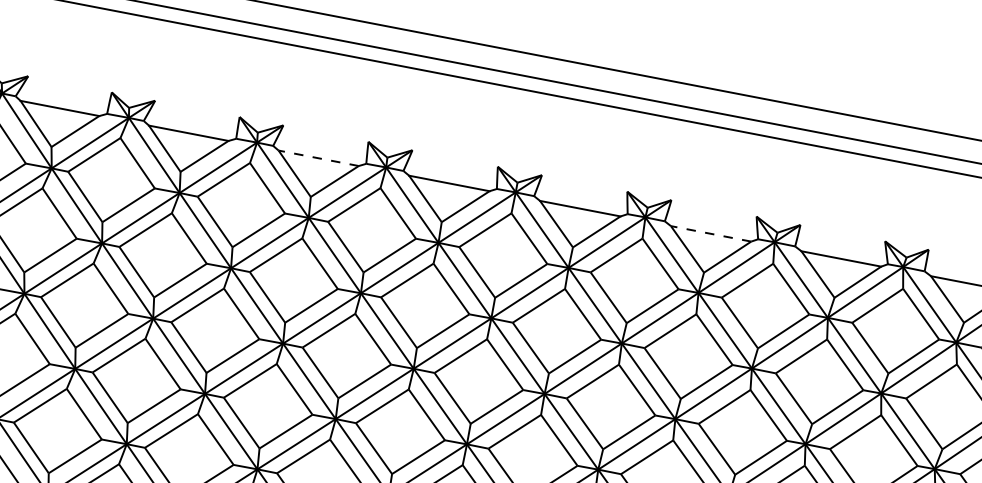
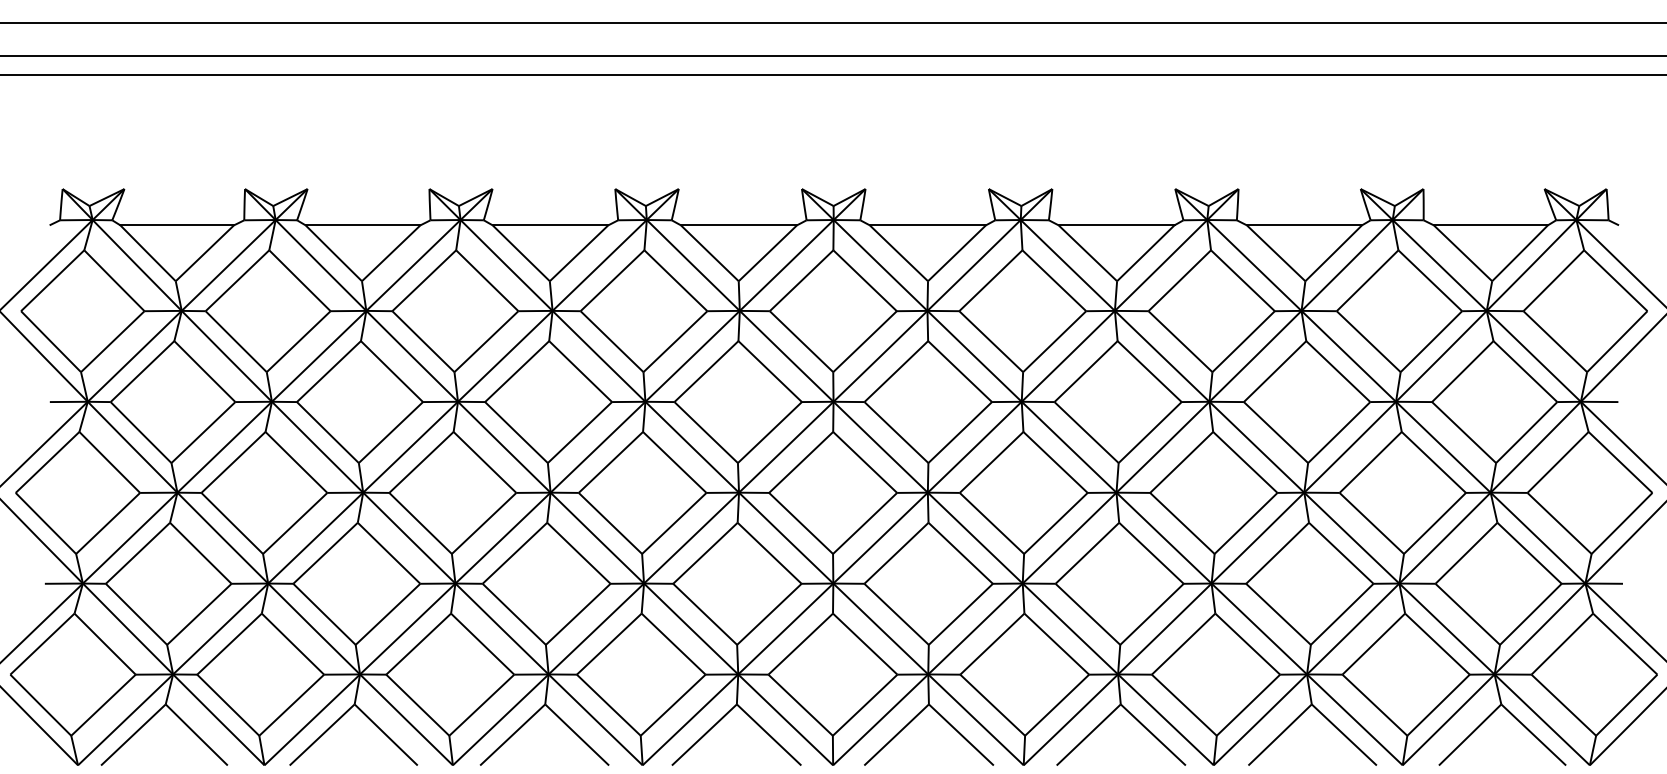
line: (318, 158) -> (550, 225), dashed -> solid
line: (711, 233) -> (1116, 225), dashed -> solid

